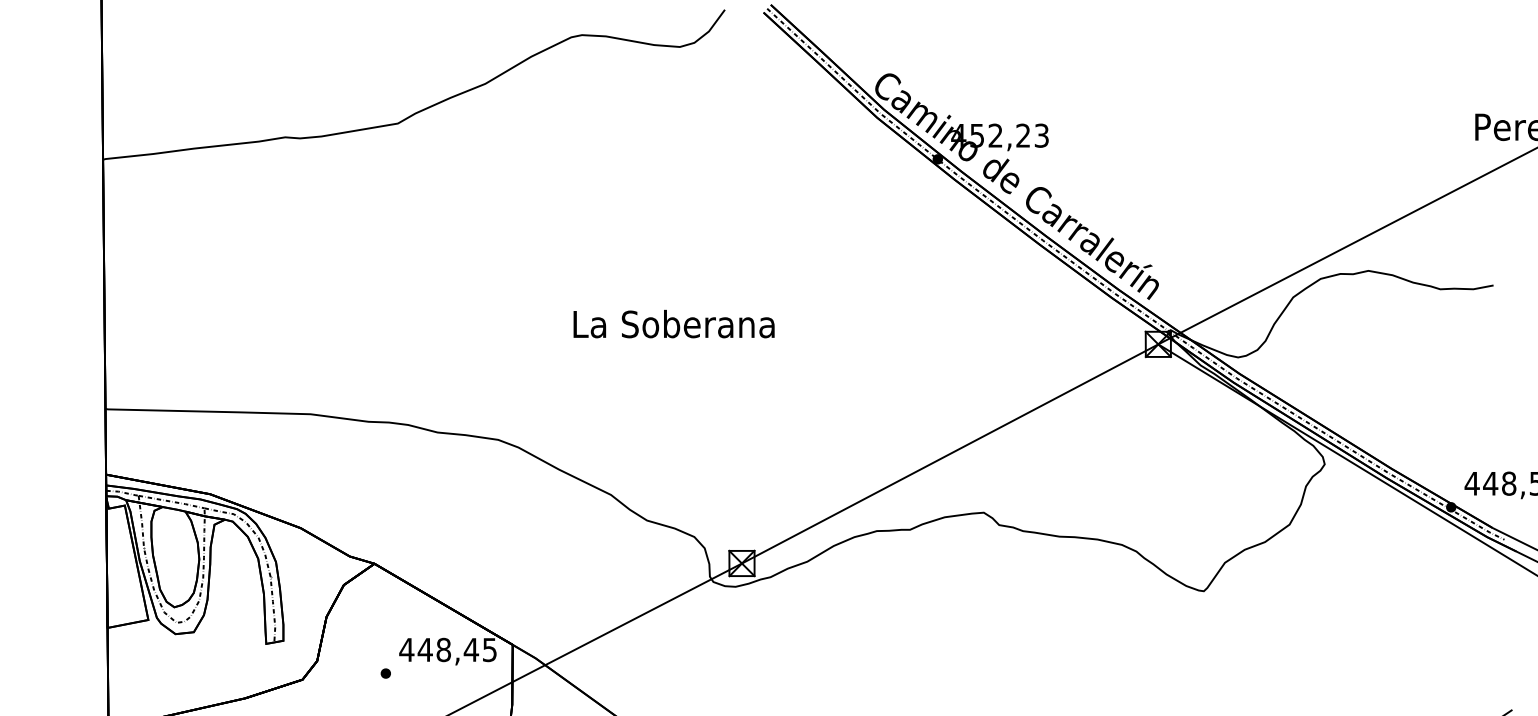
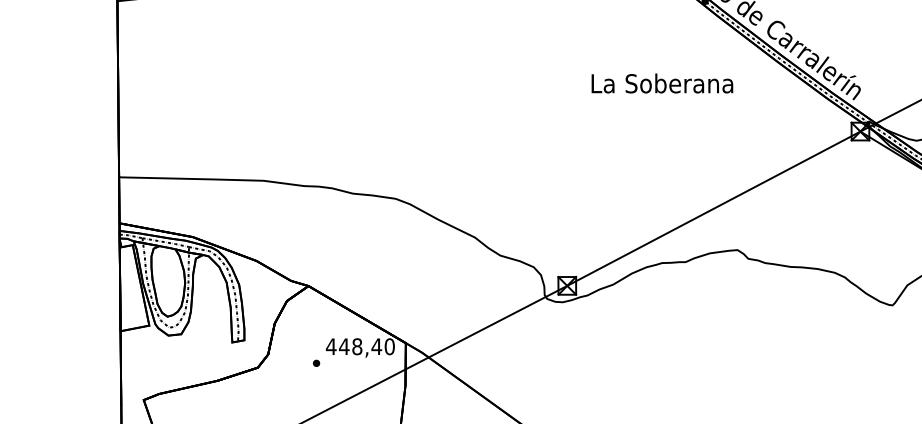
text: (673, 323) -> (661, 83), moved
text: (489, 649) -> (389, 346), 448,45 -> 448,40

